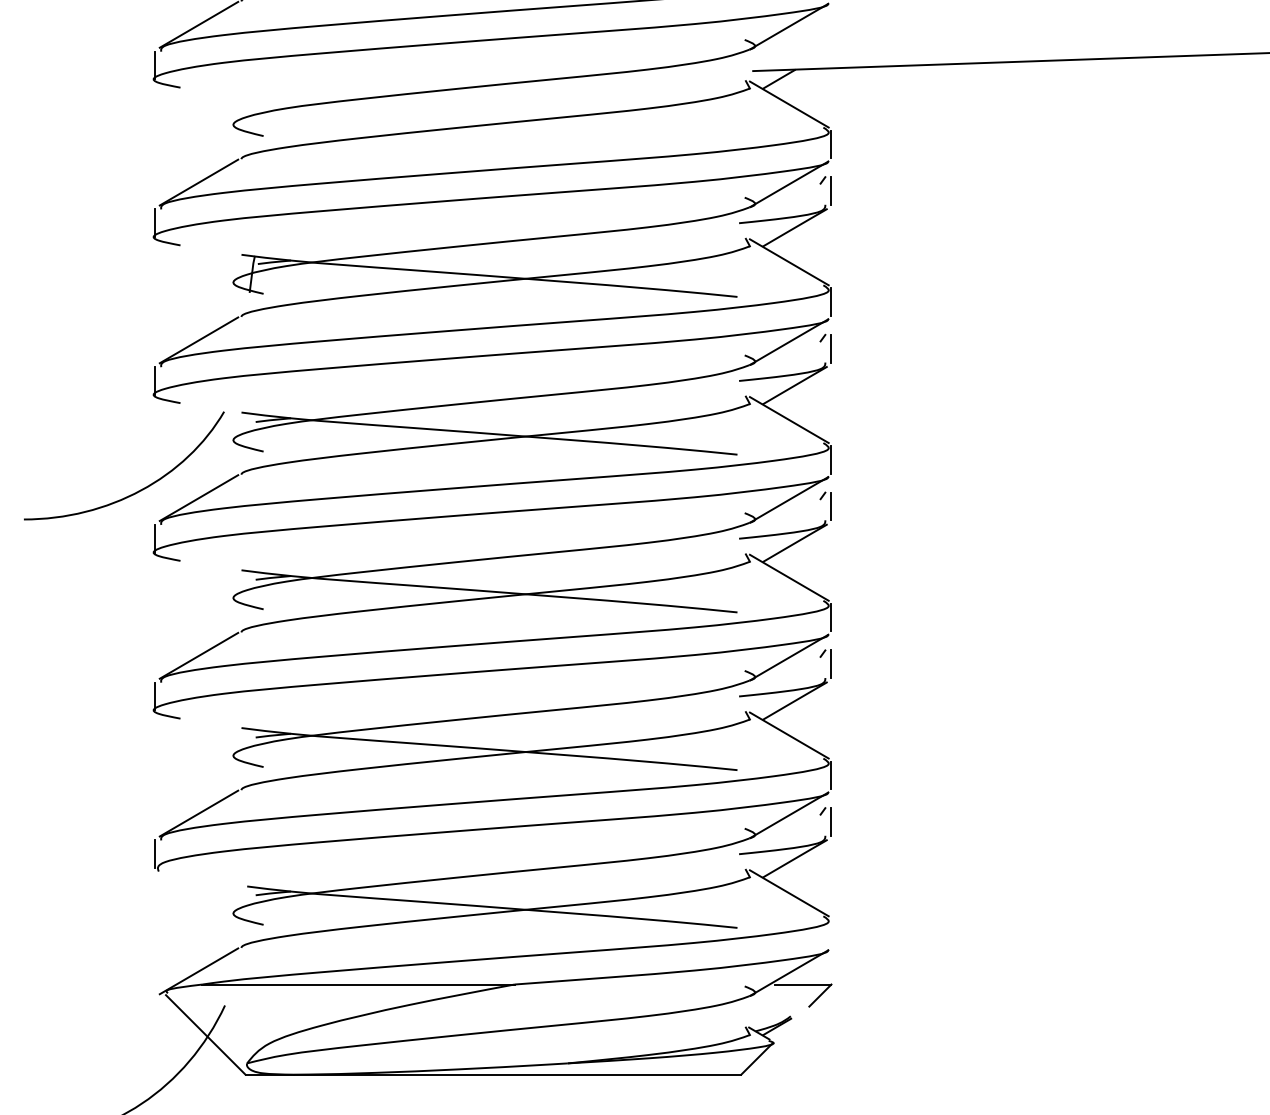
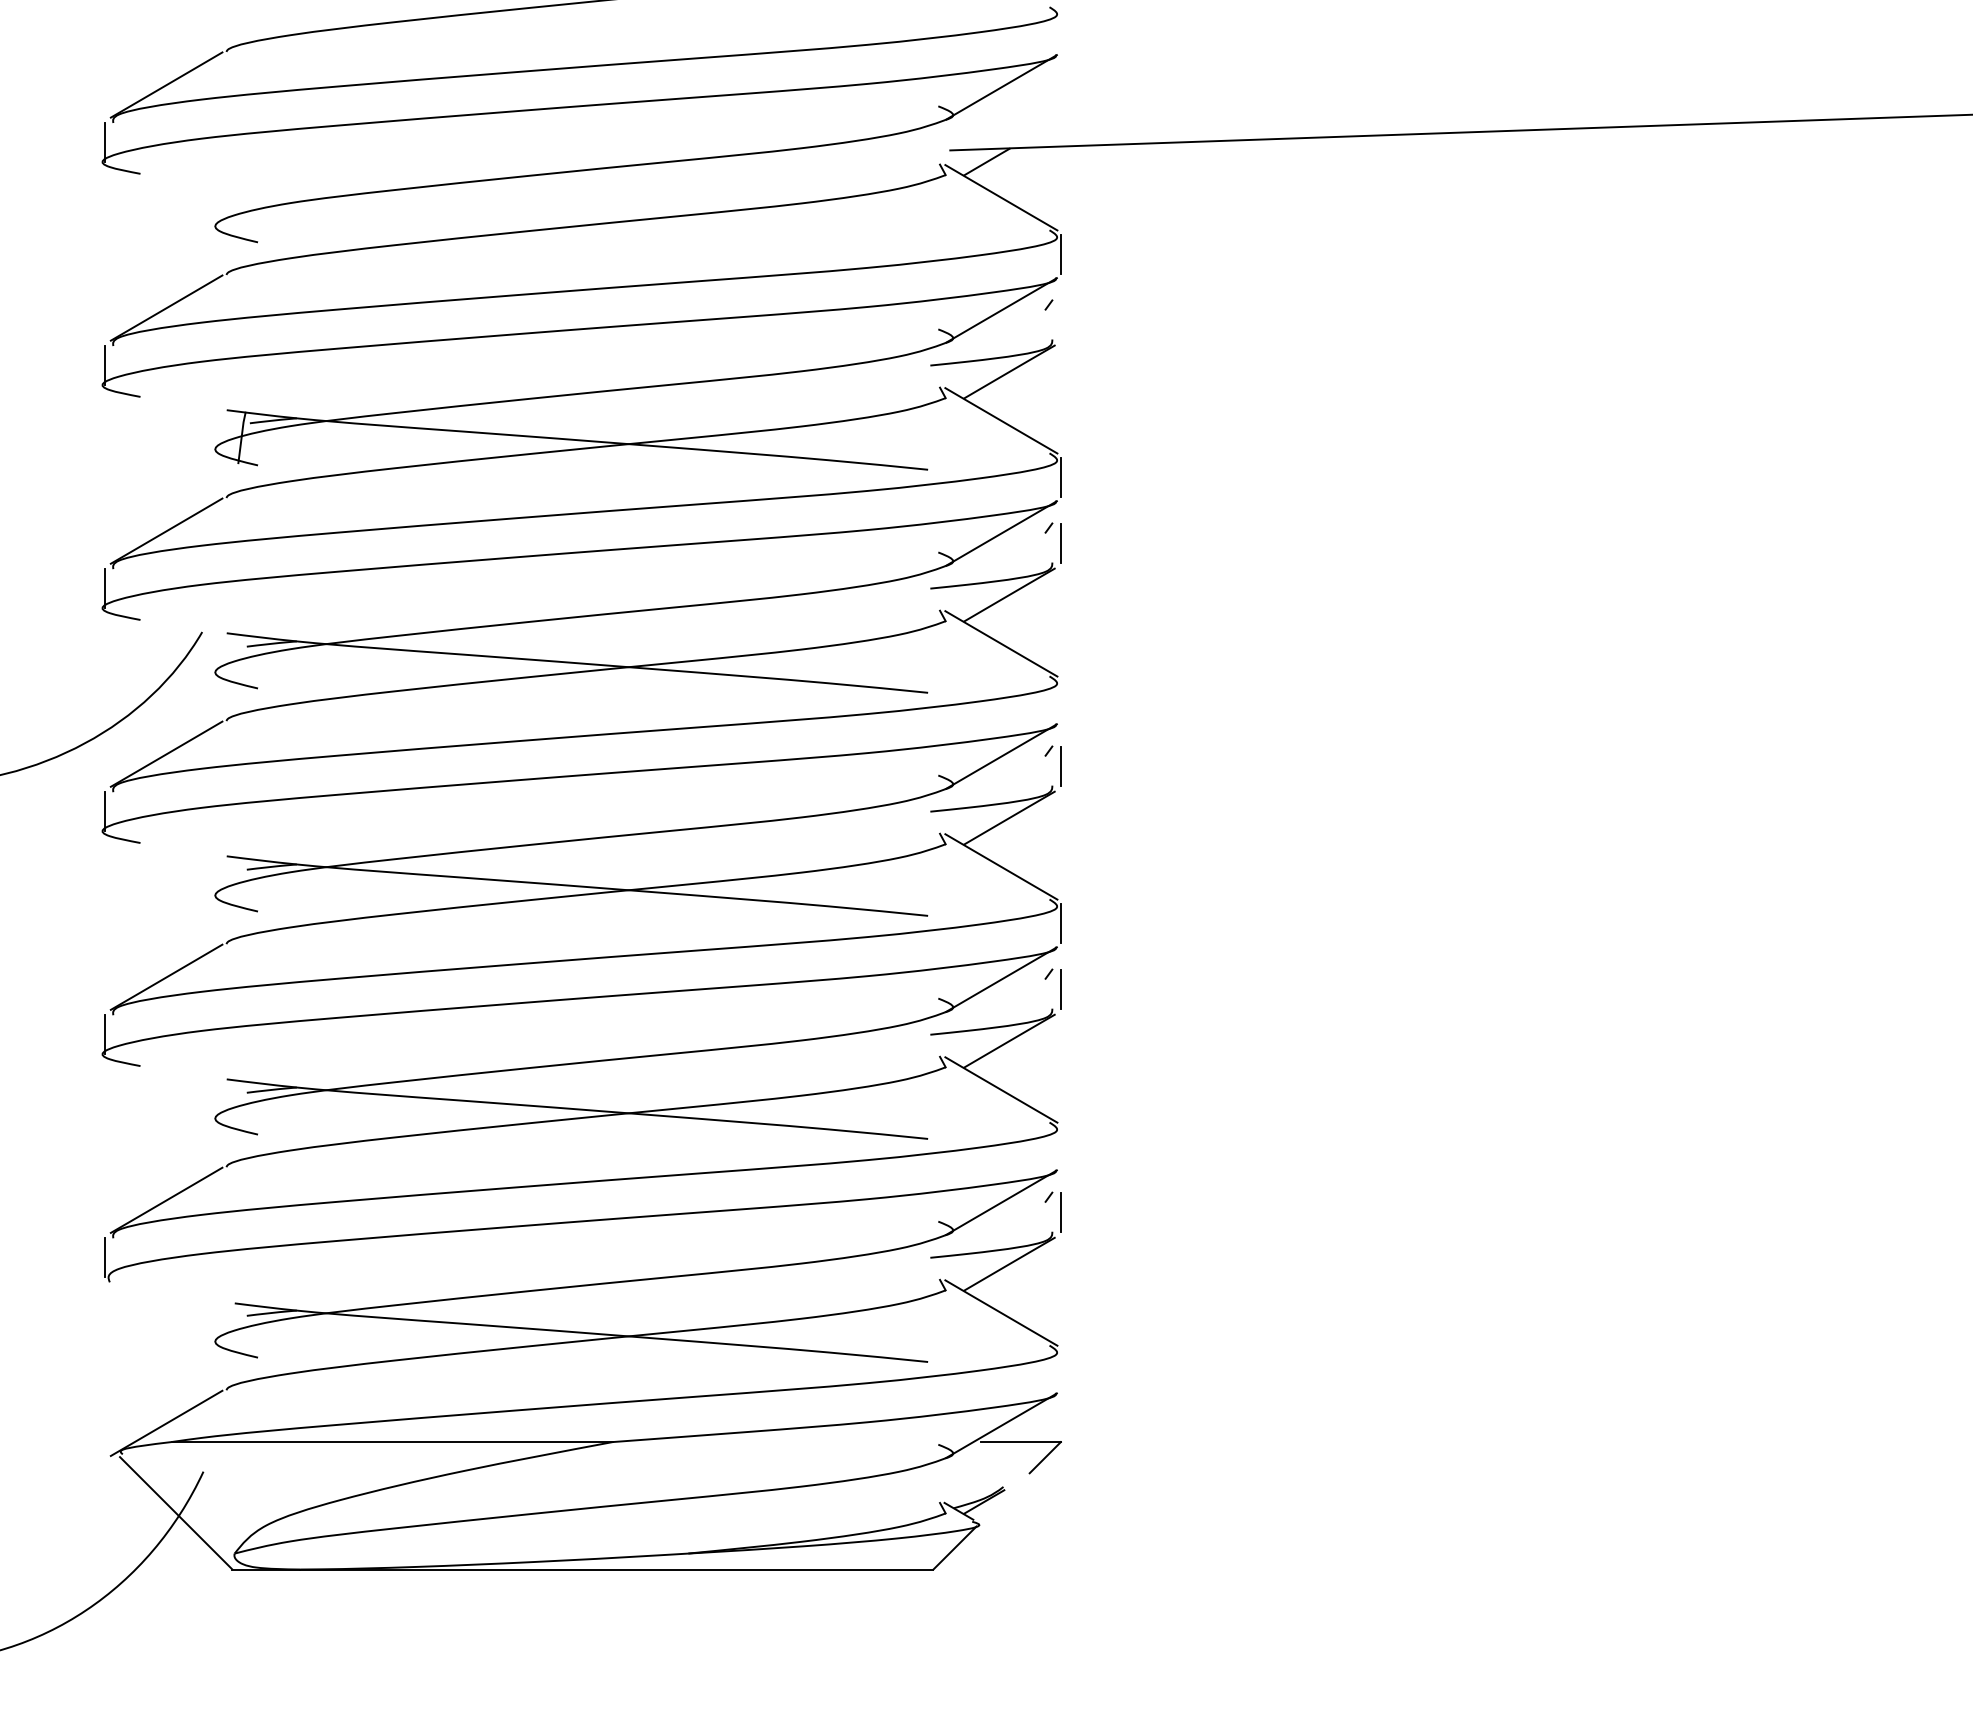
line: (831, 190) -> (1060, 319), removed
line: (831, 459) -> (1060, 699), removed
line: (831, 774) -> (1060, 1145), removed

